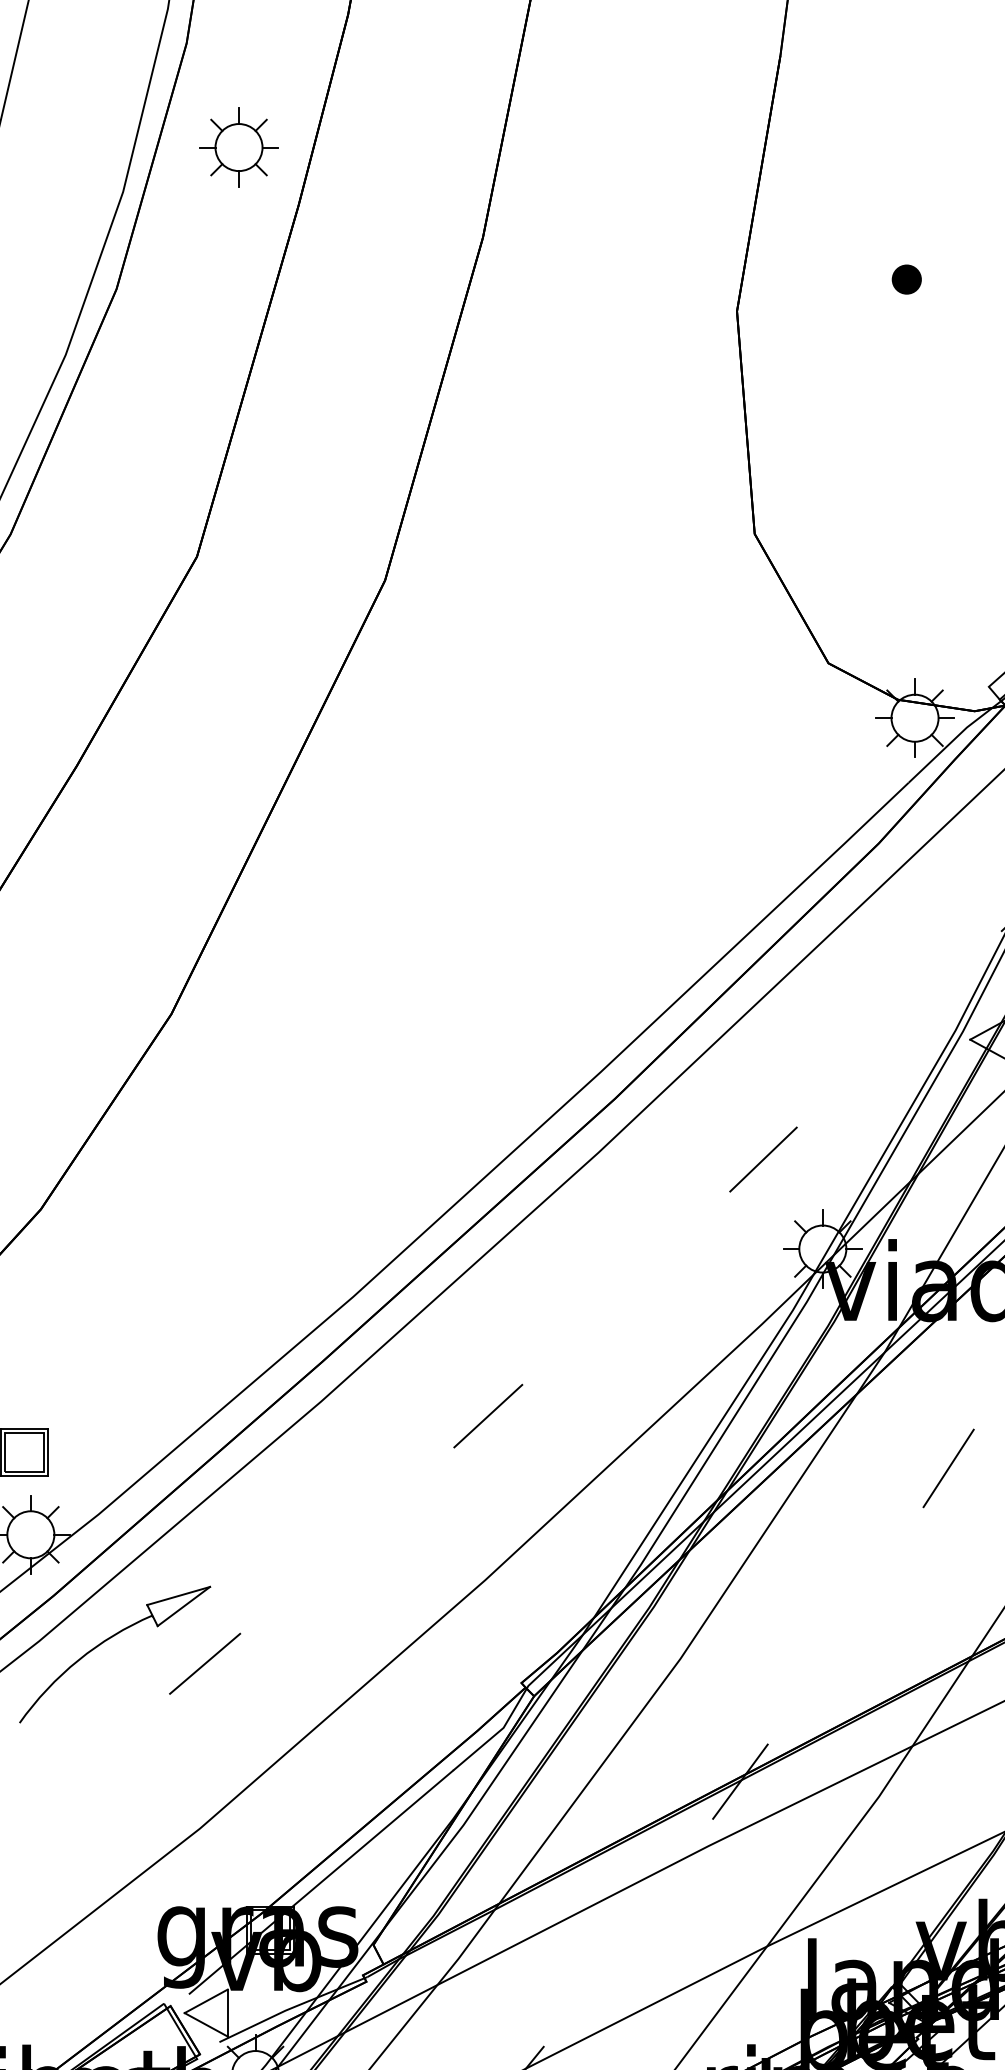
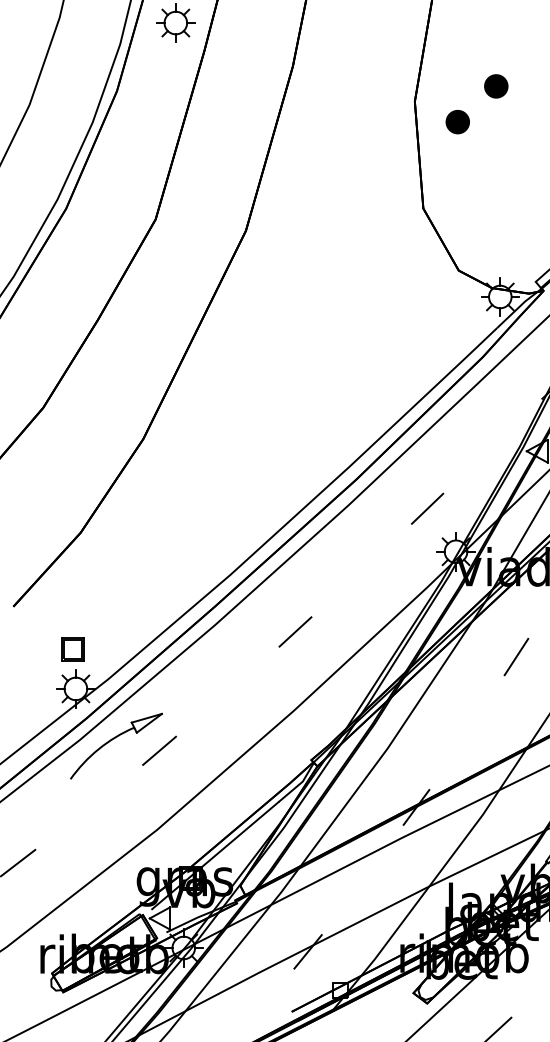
part: (907, 279) -> (496, 86), size x1.67
part: (825, 354) -> (457, 122), added

